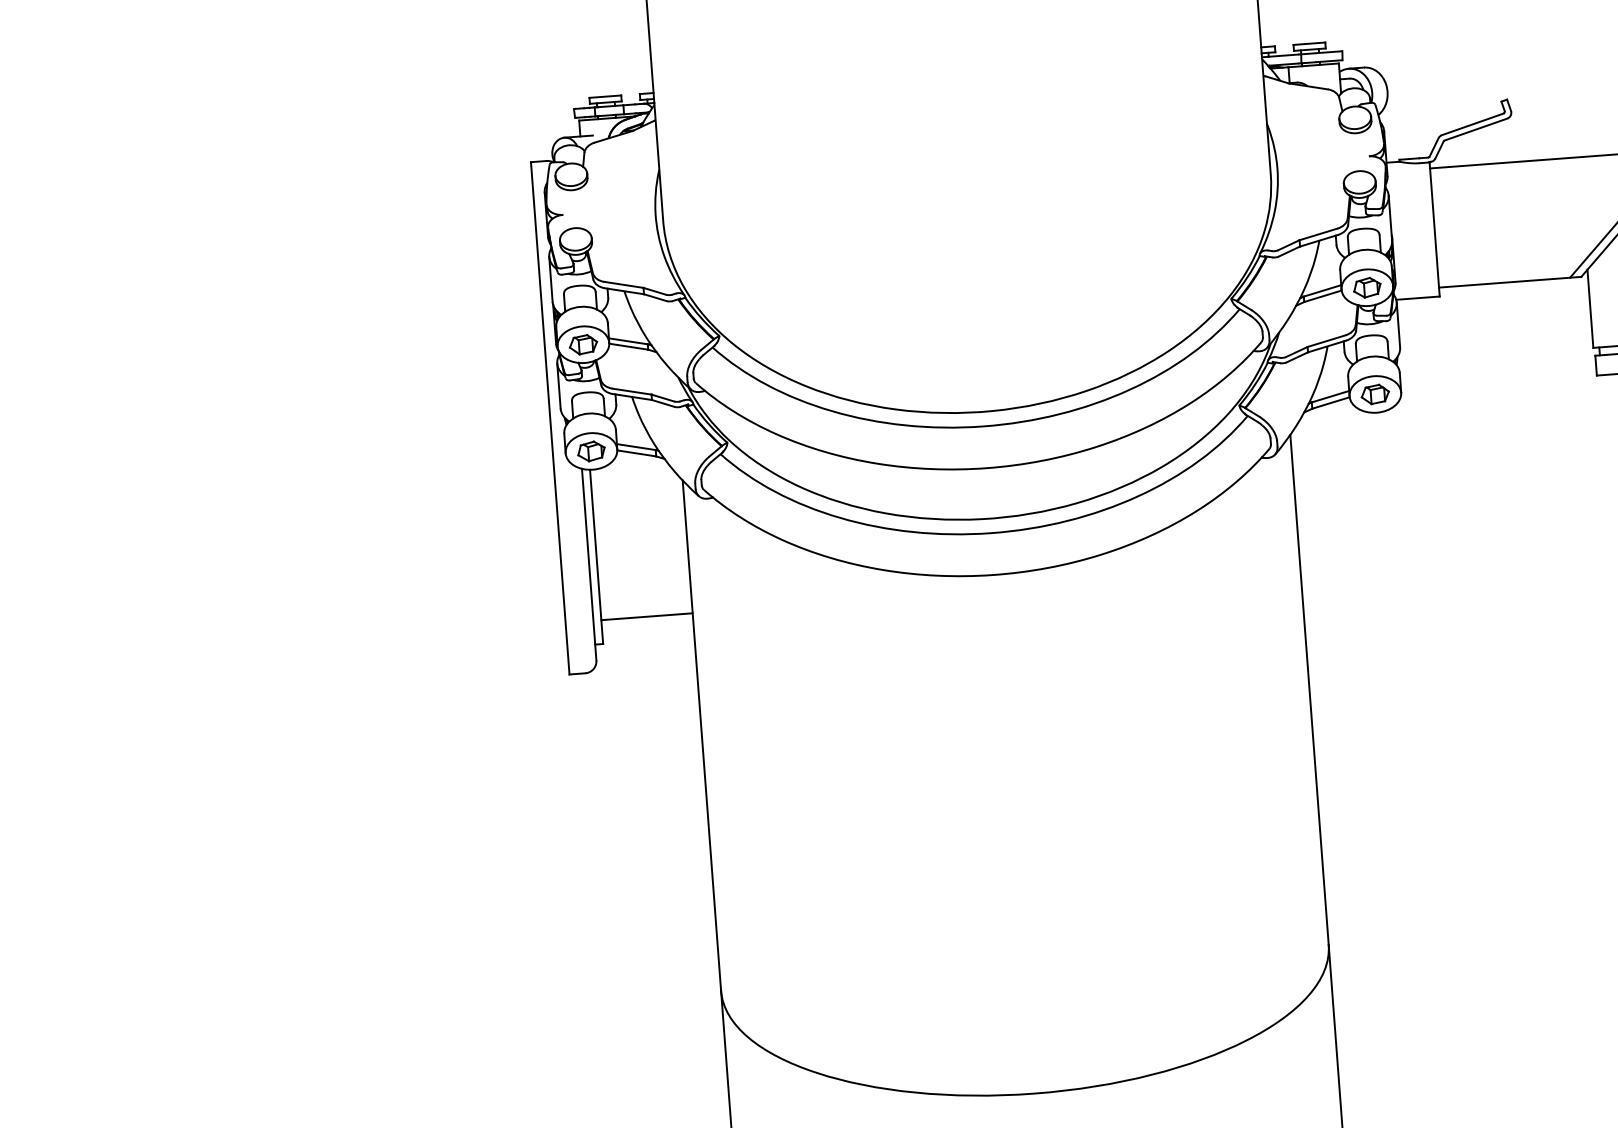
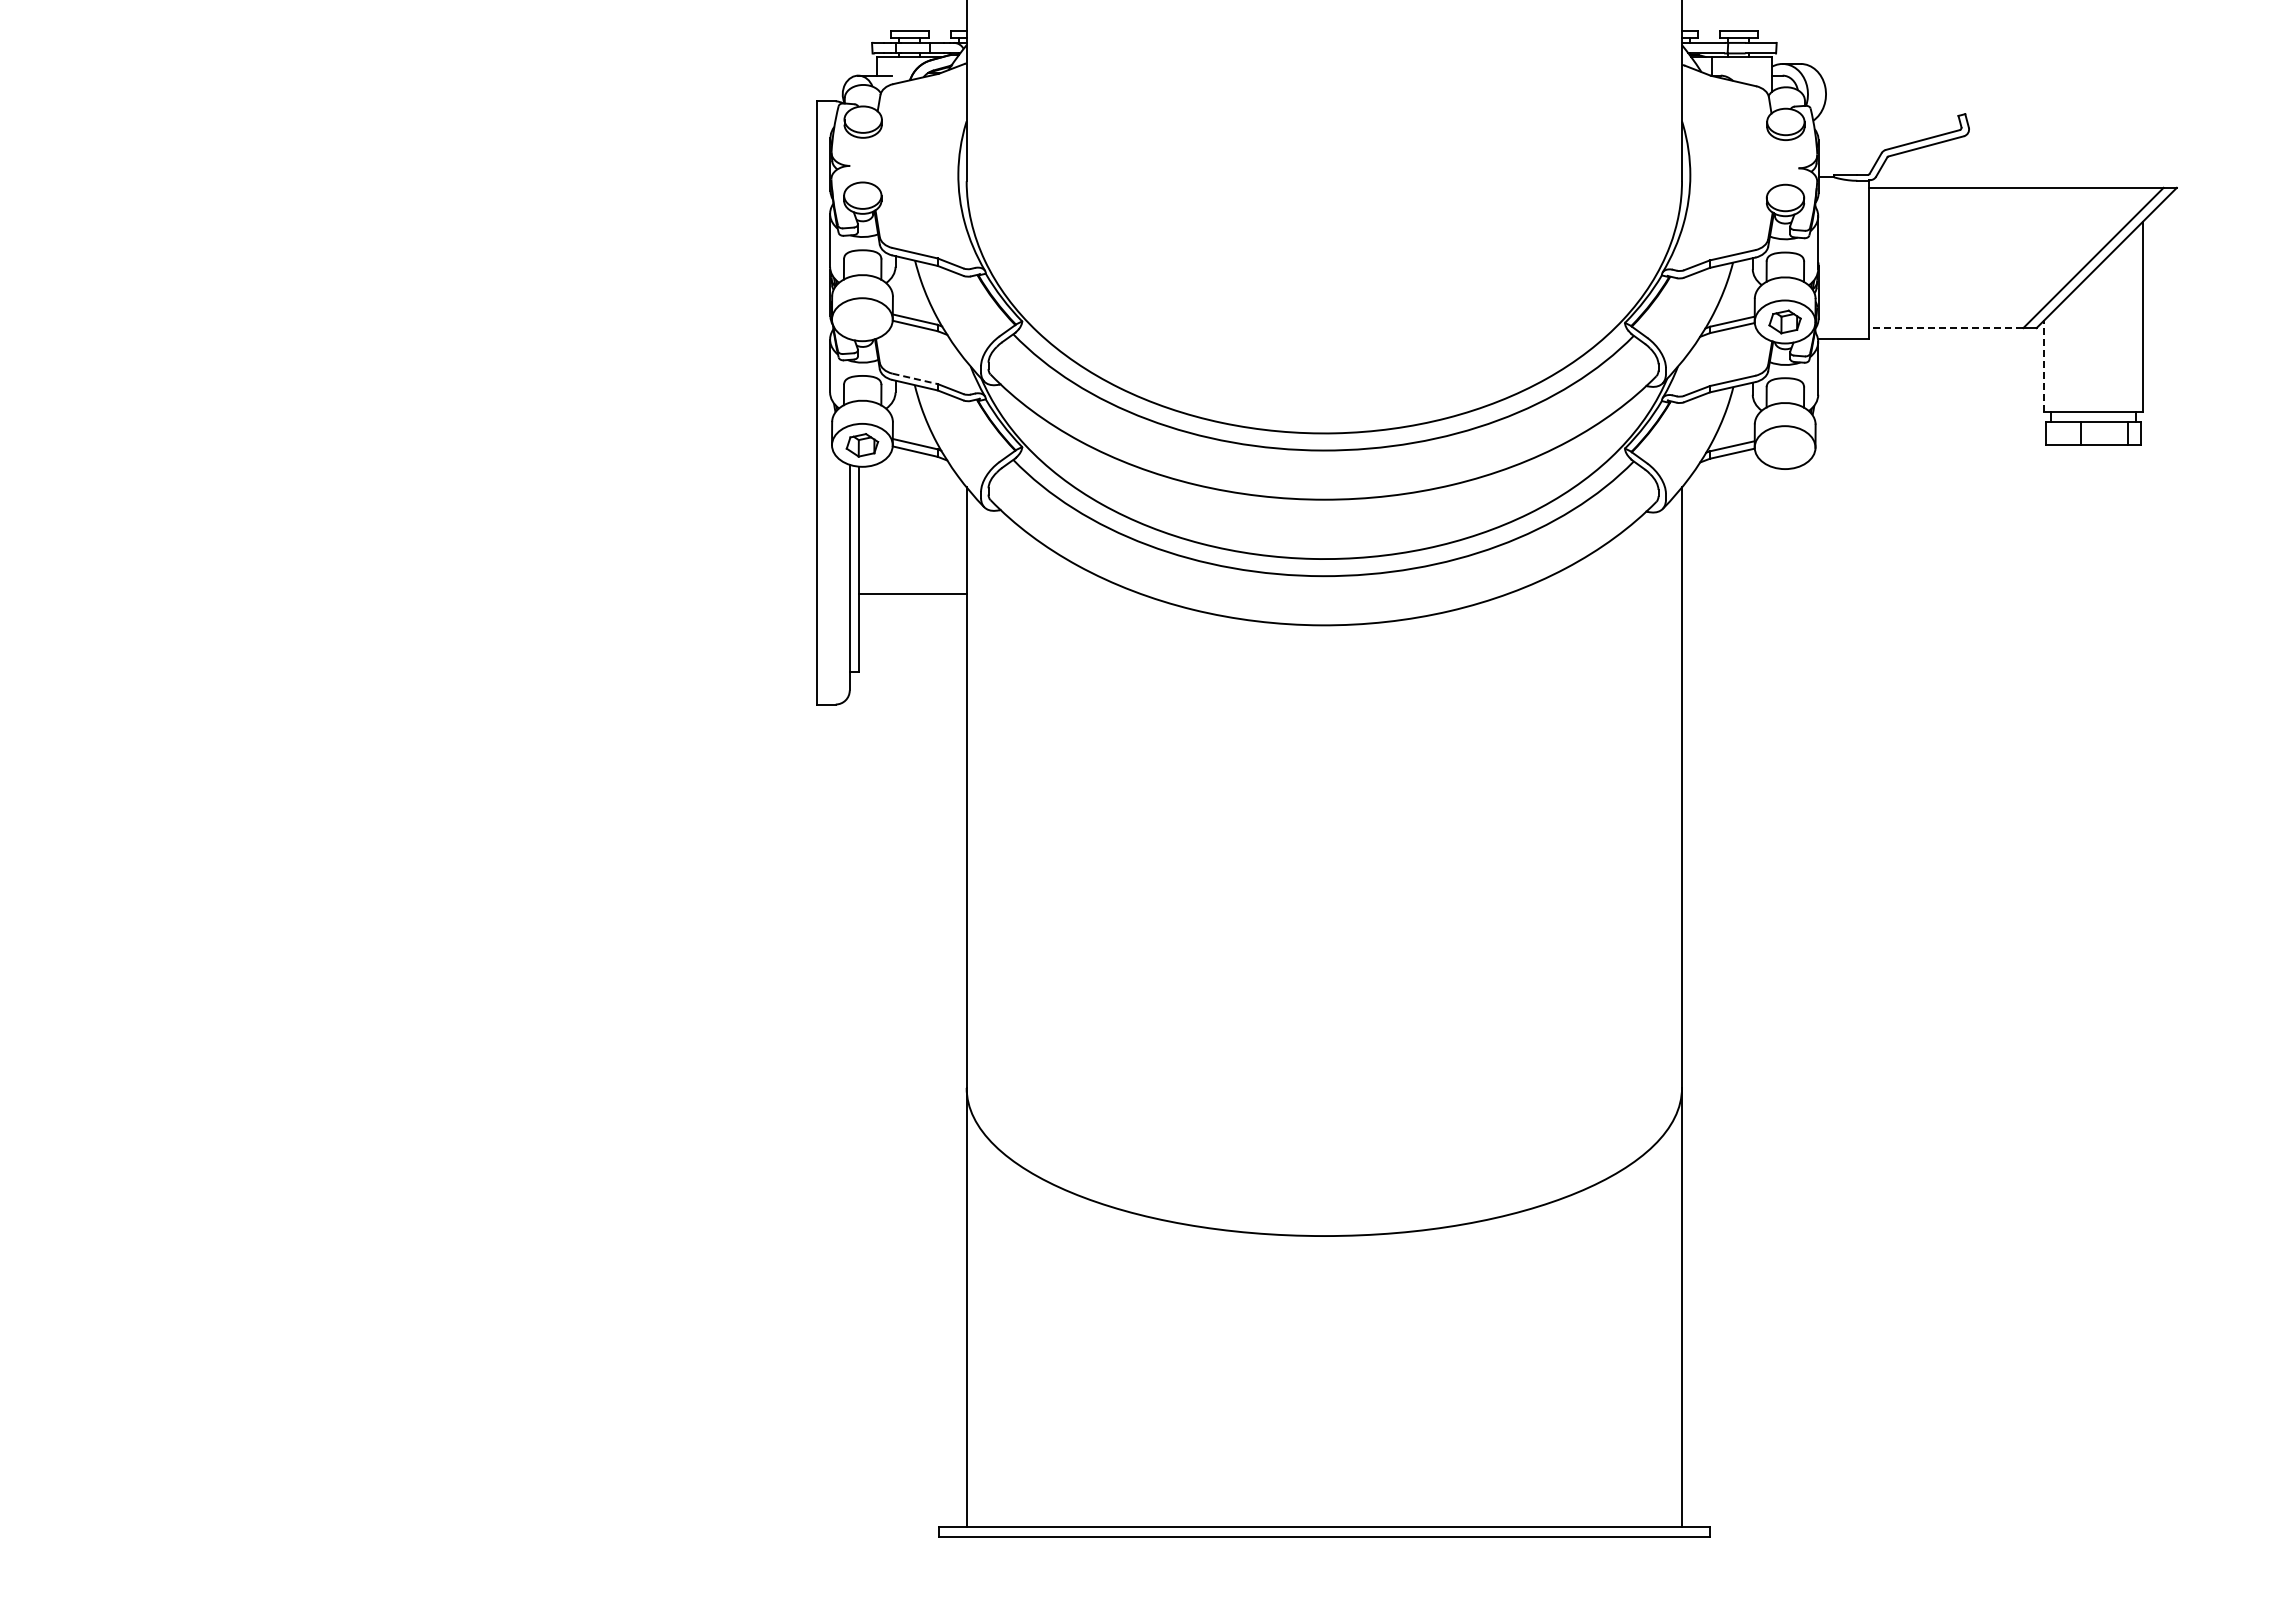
line: (1503, 283) -> (1945, 328), solid -> dashed
line: (1590, 308) -> (2044, 365), solid -> dashed
part: (583, 344) -> (862, 319), removed
line: (632, 391) -> (915, 378), solid -> dashed
part: (1375, 394) -> (1785, 447), removed
line: (646, 616) -> (912, 593), moved

